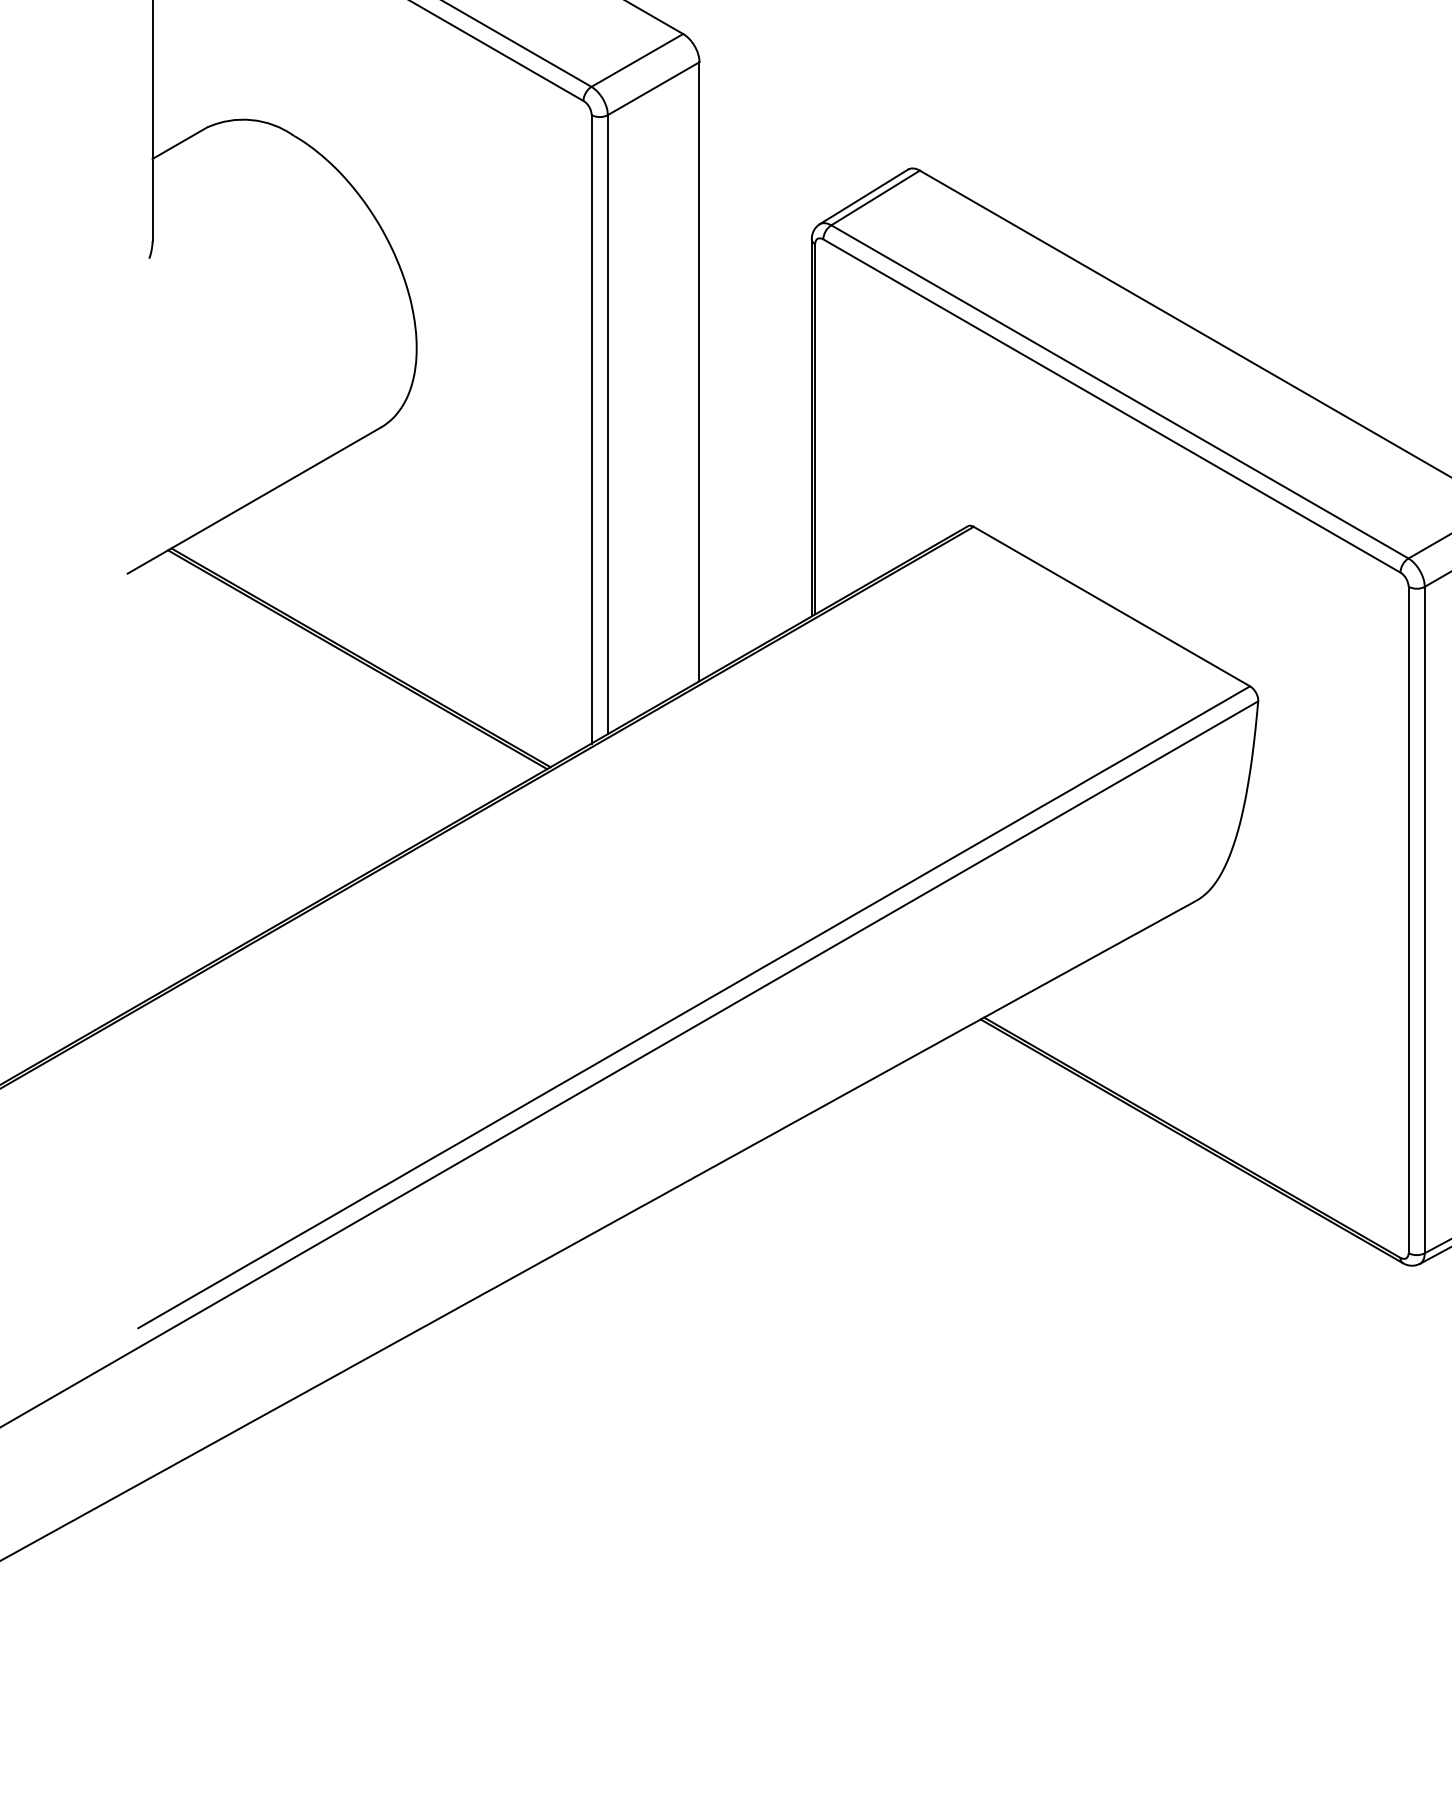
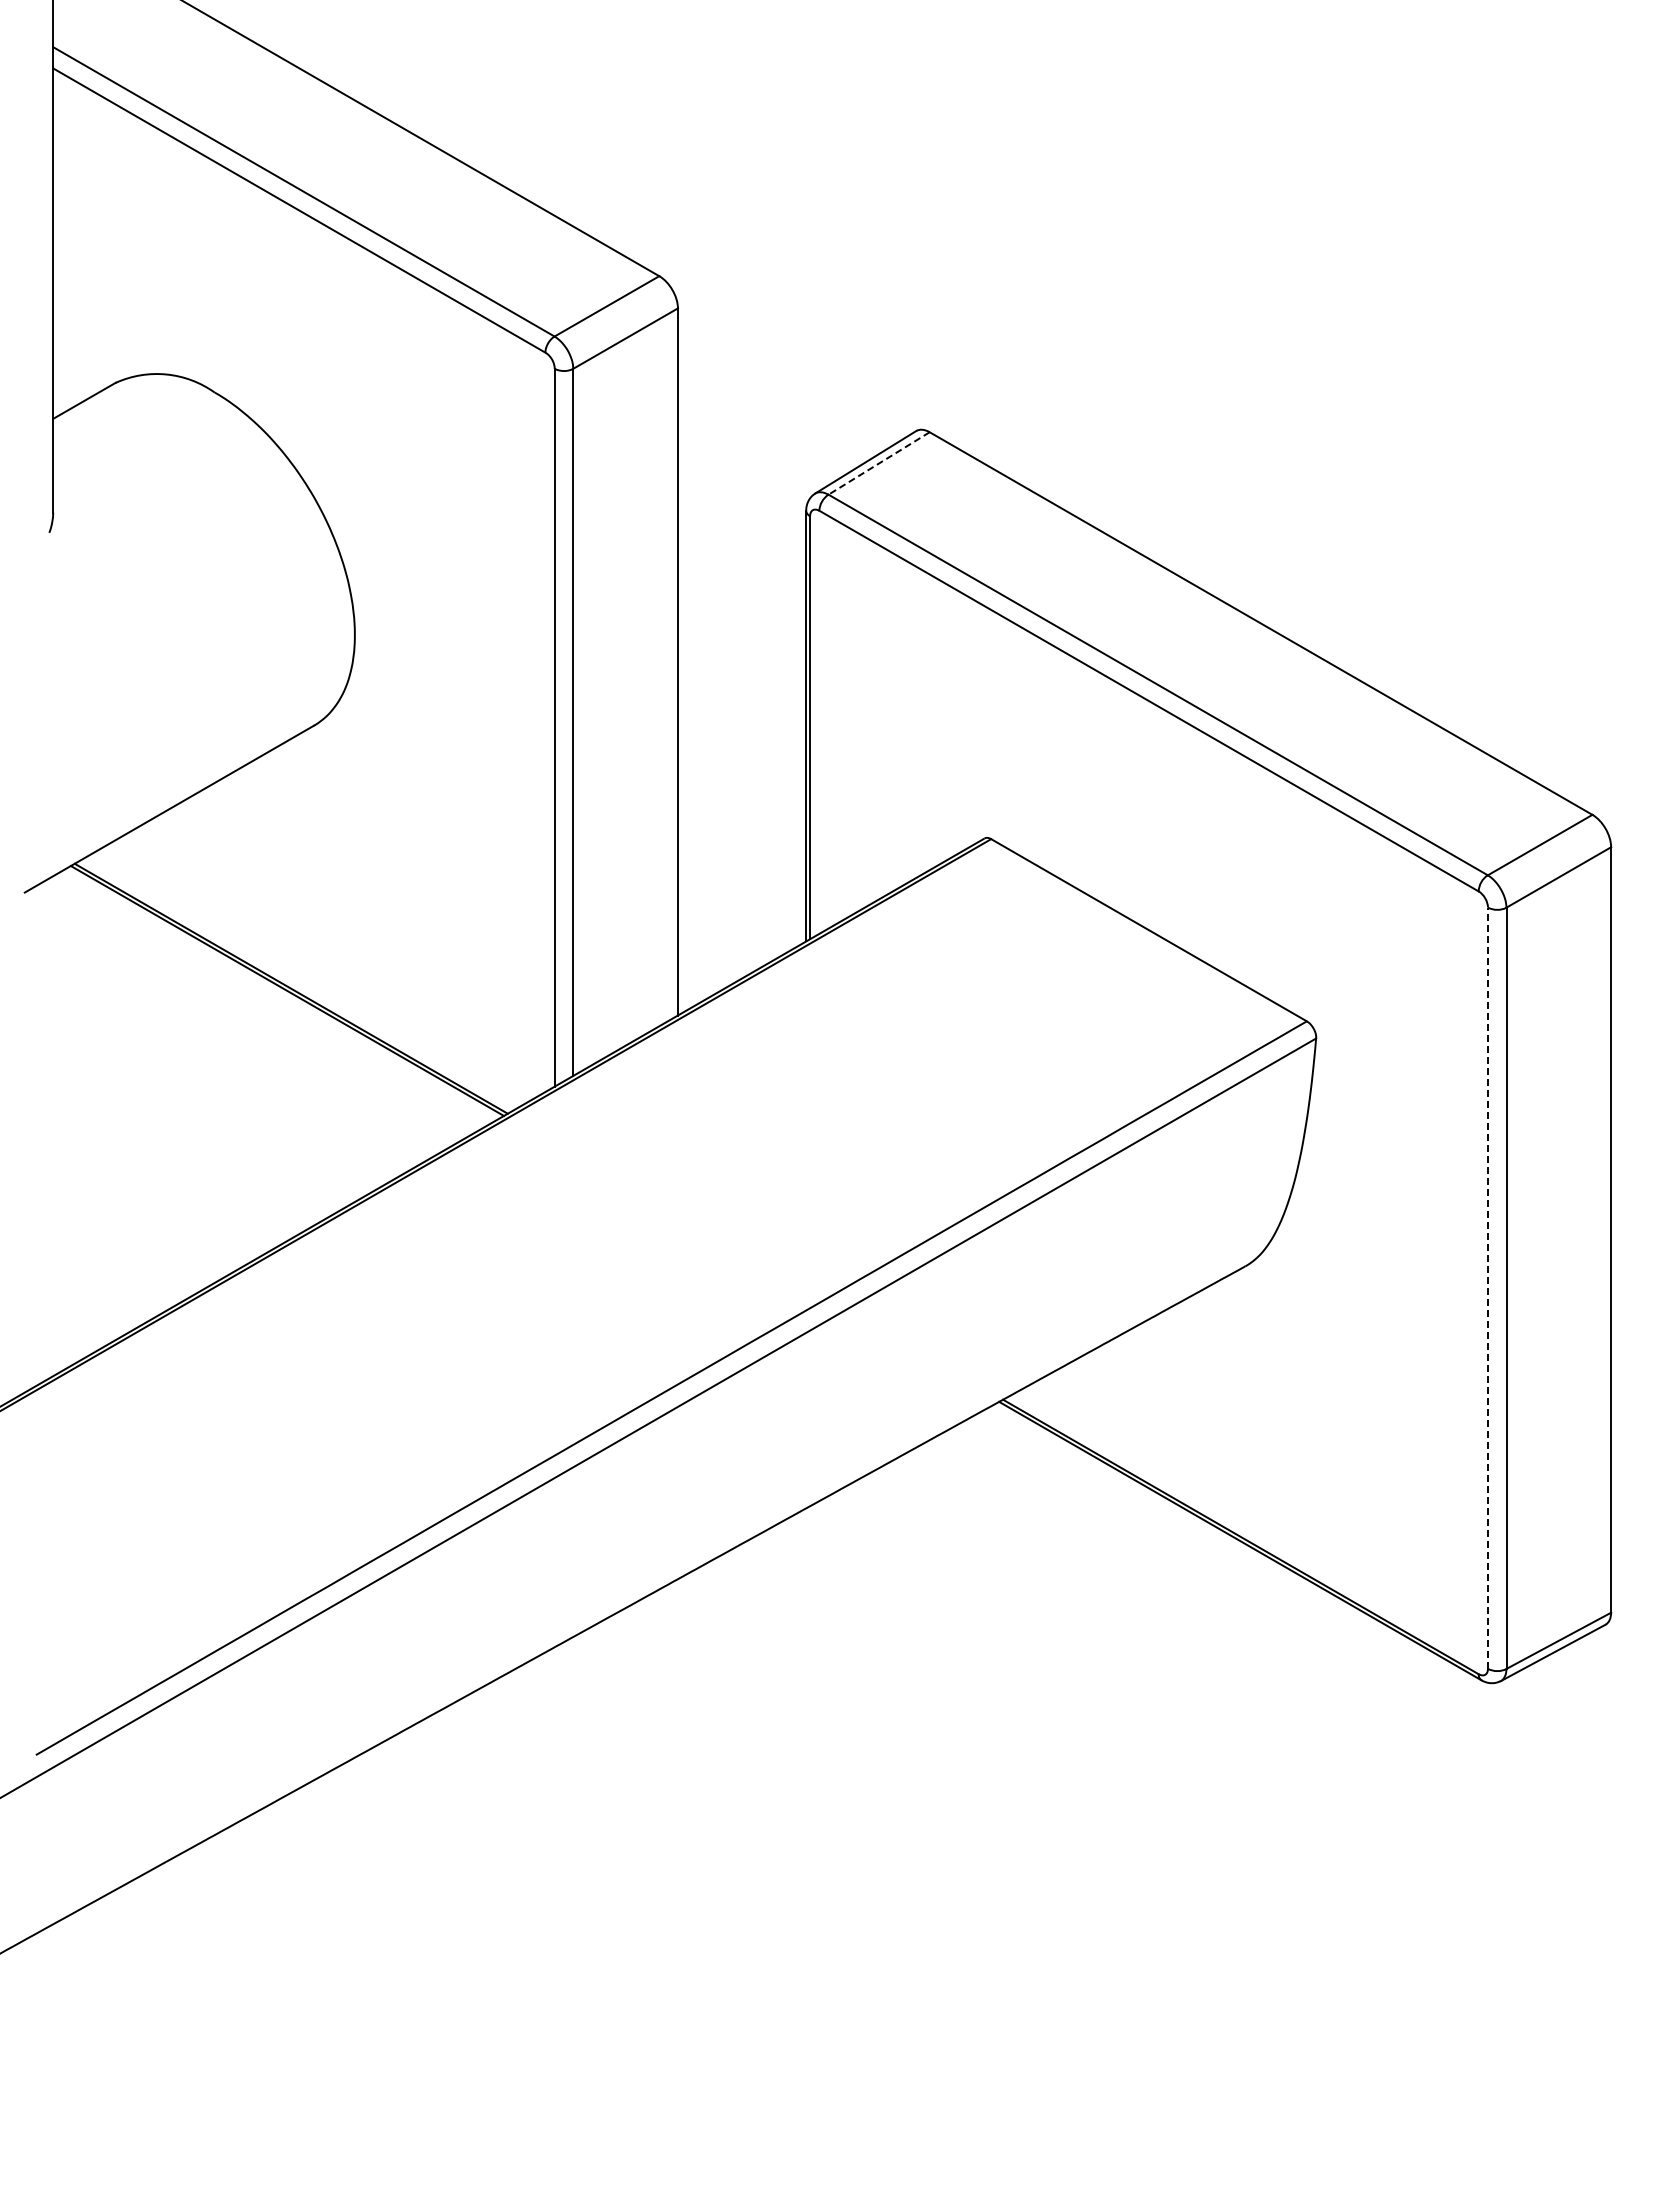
line: (875, 198) -> (878, 463), solid -> dashed
line: (1409, 920) -> (1488, 1288), solid -> dashed

